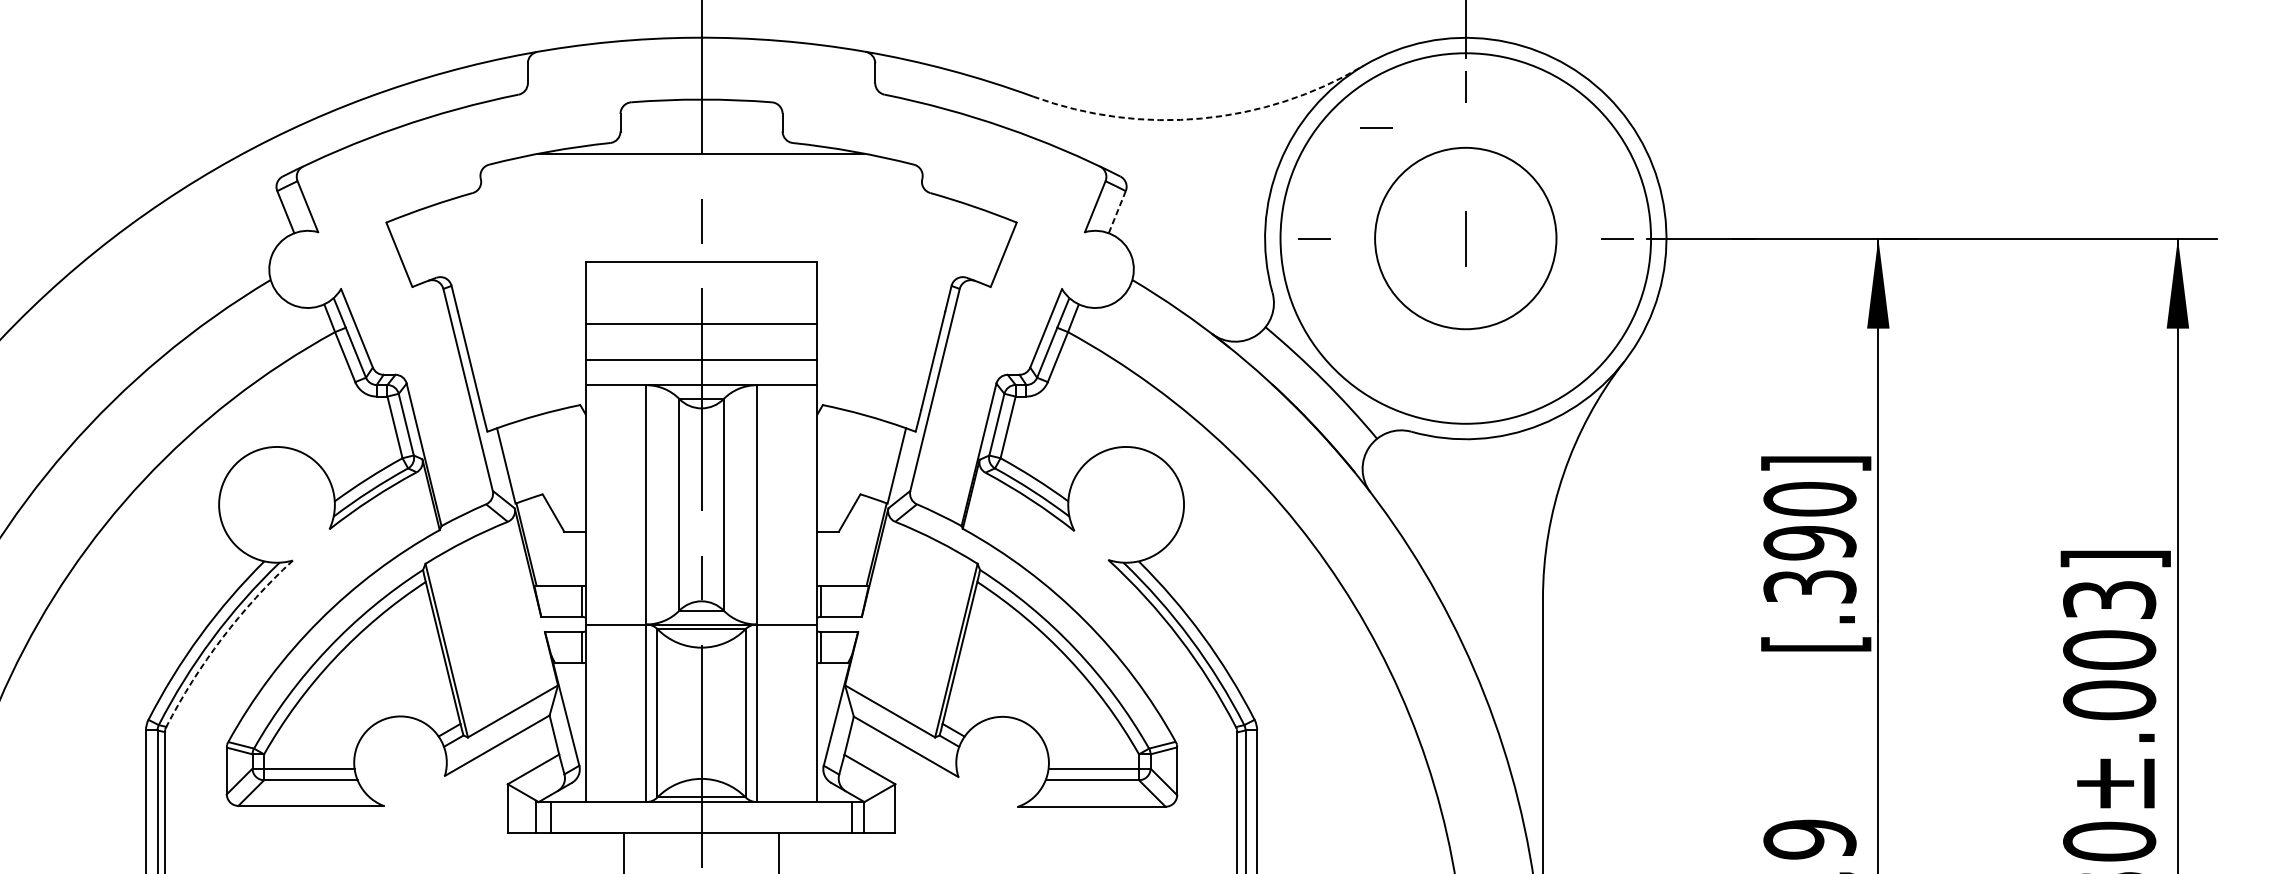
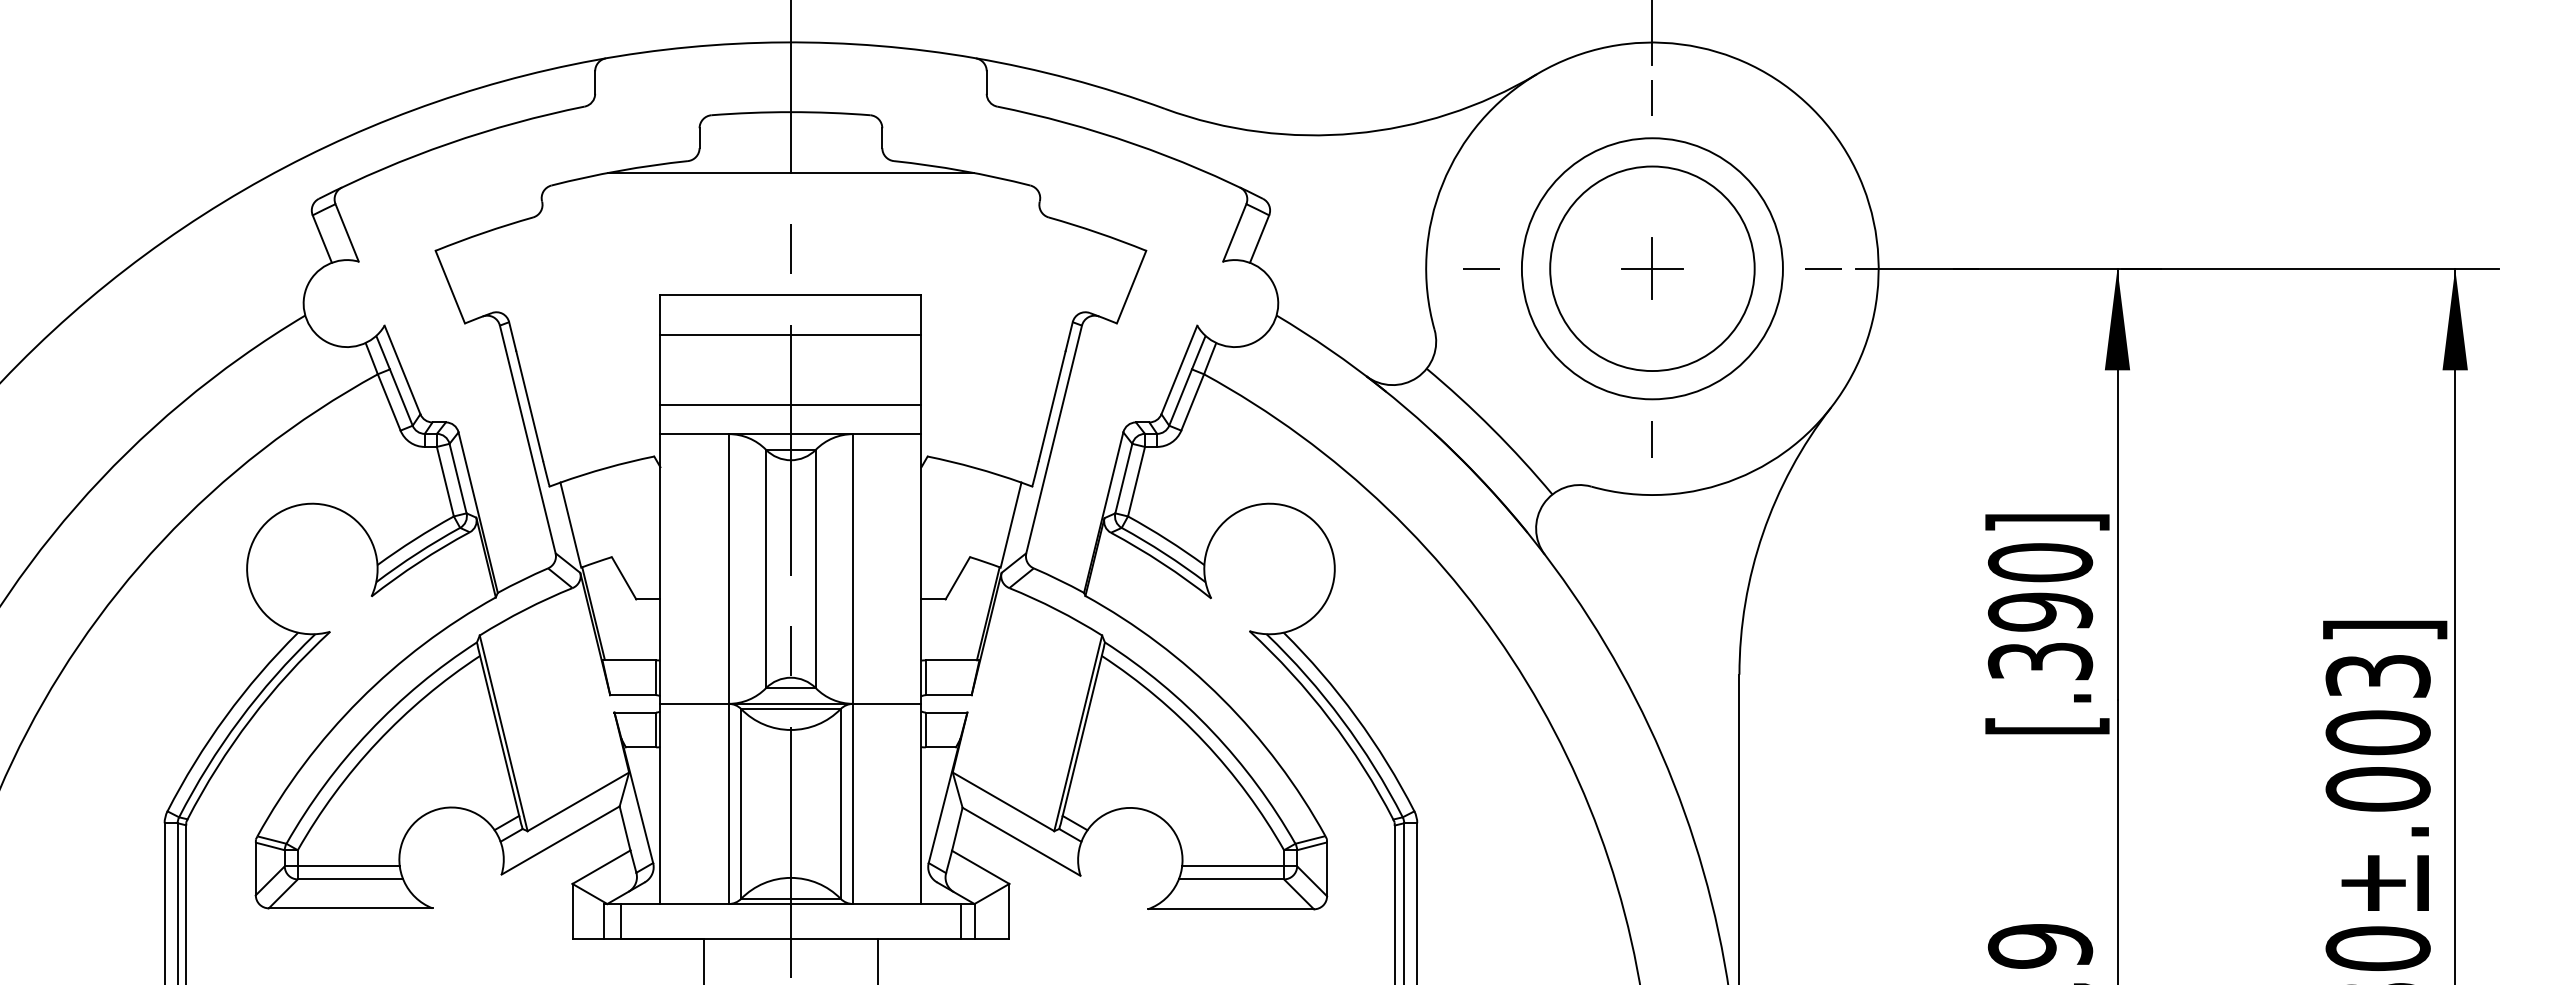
arc: (1201, 118) -> (1354, 133), dashed -> solid
line: (1376, 127) -> (1551, 143), removed
line: (1117, 212) -> (1259, 239), dashed -> solid
circle: (1464, 238) -> (1651, 268), size x0.62
line: (1464, 238) -> (1651, 268), added
line: (701, 324) -> (790, 335), moved
line: (1465, 389) -> (1652, 439), added
arc: (222, 638) -> (250, 719), dashed -> solid

